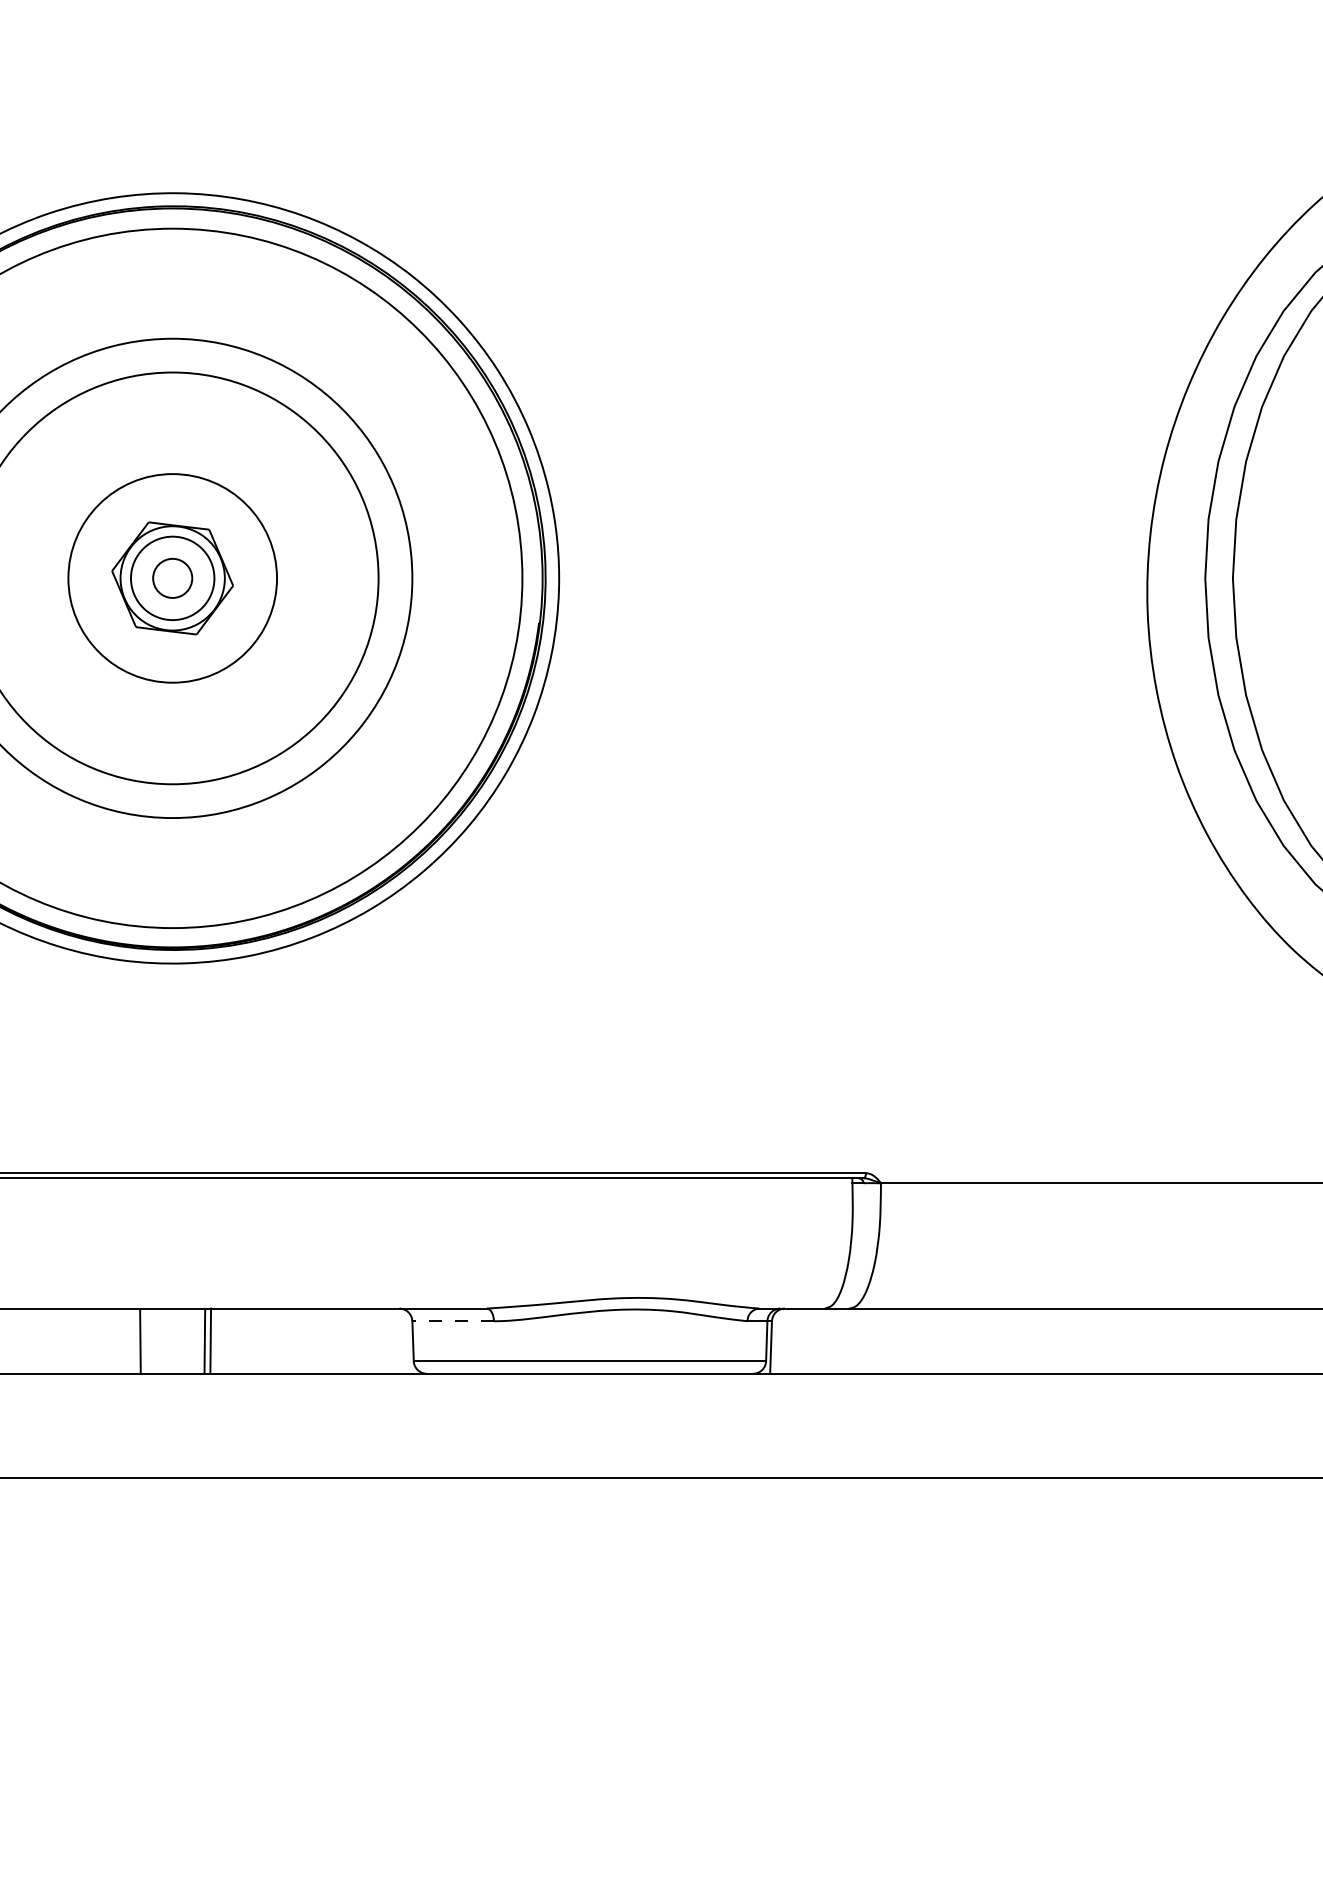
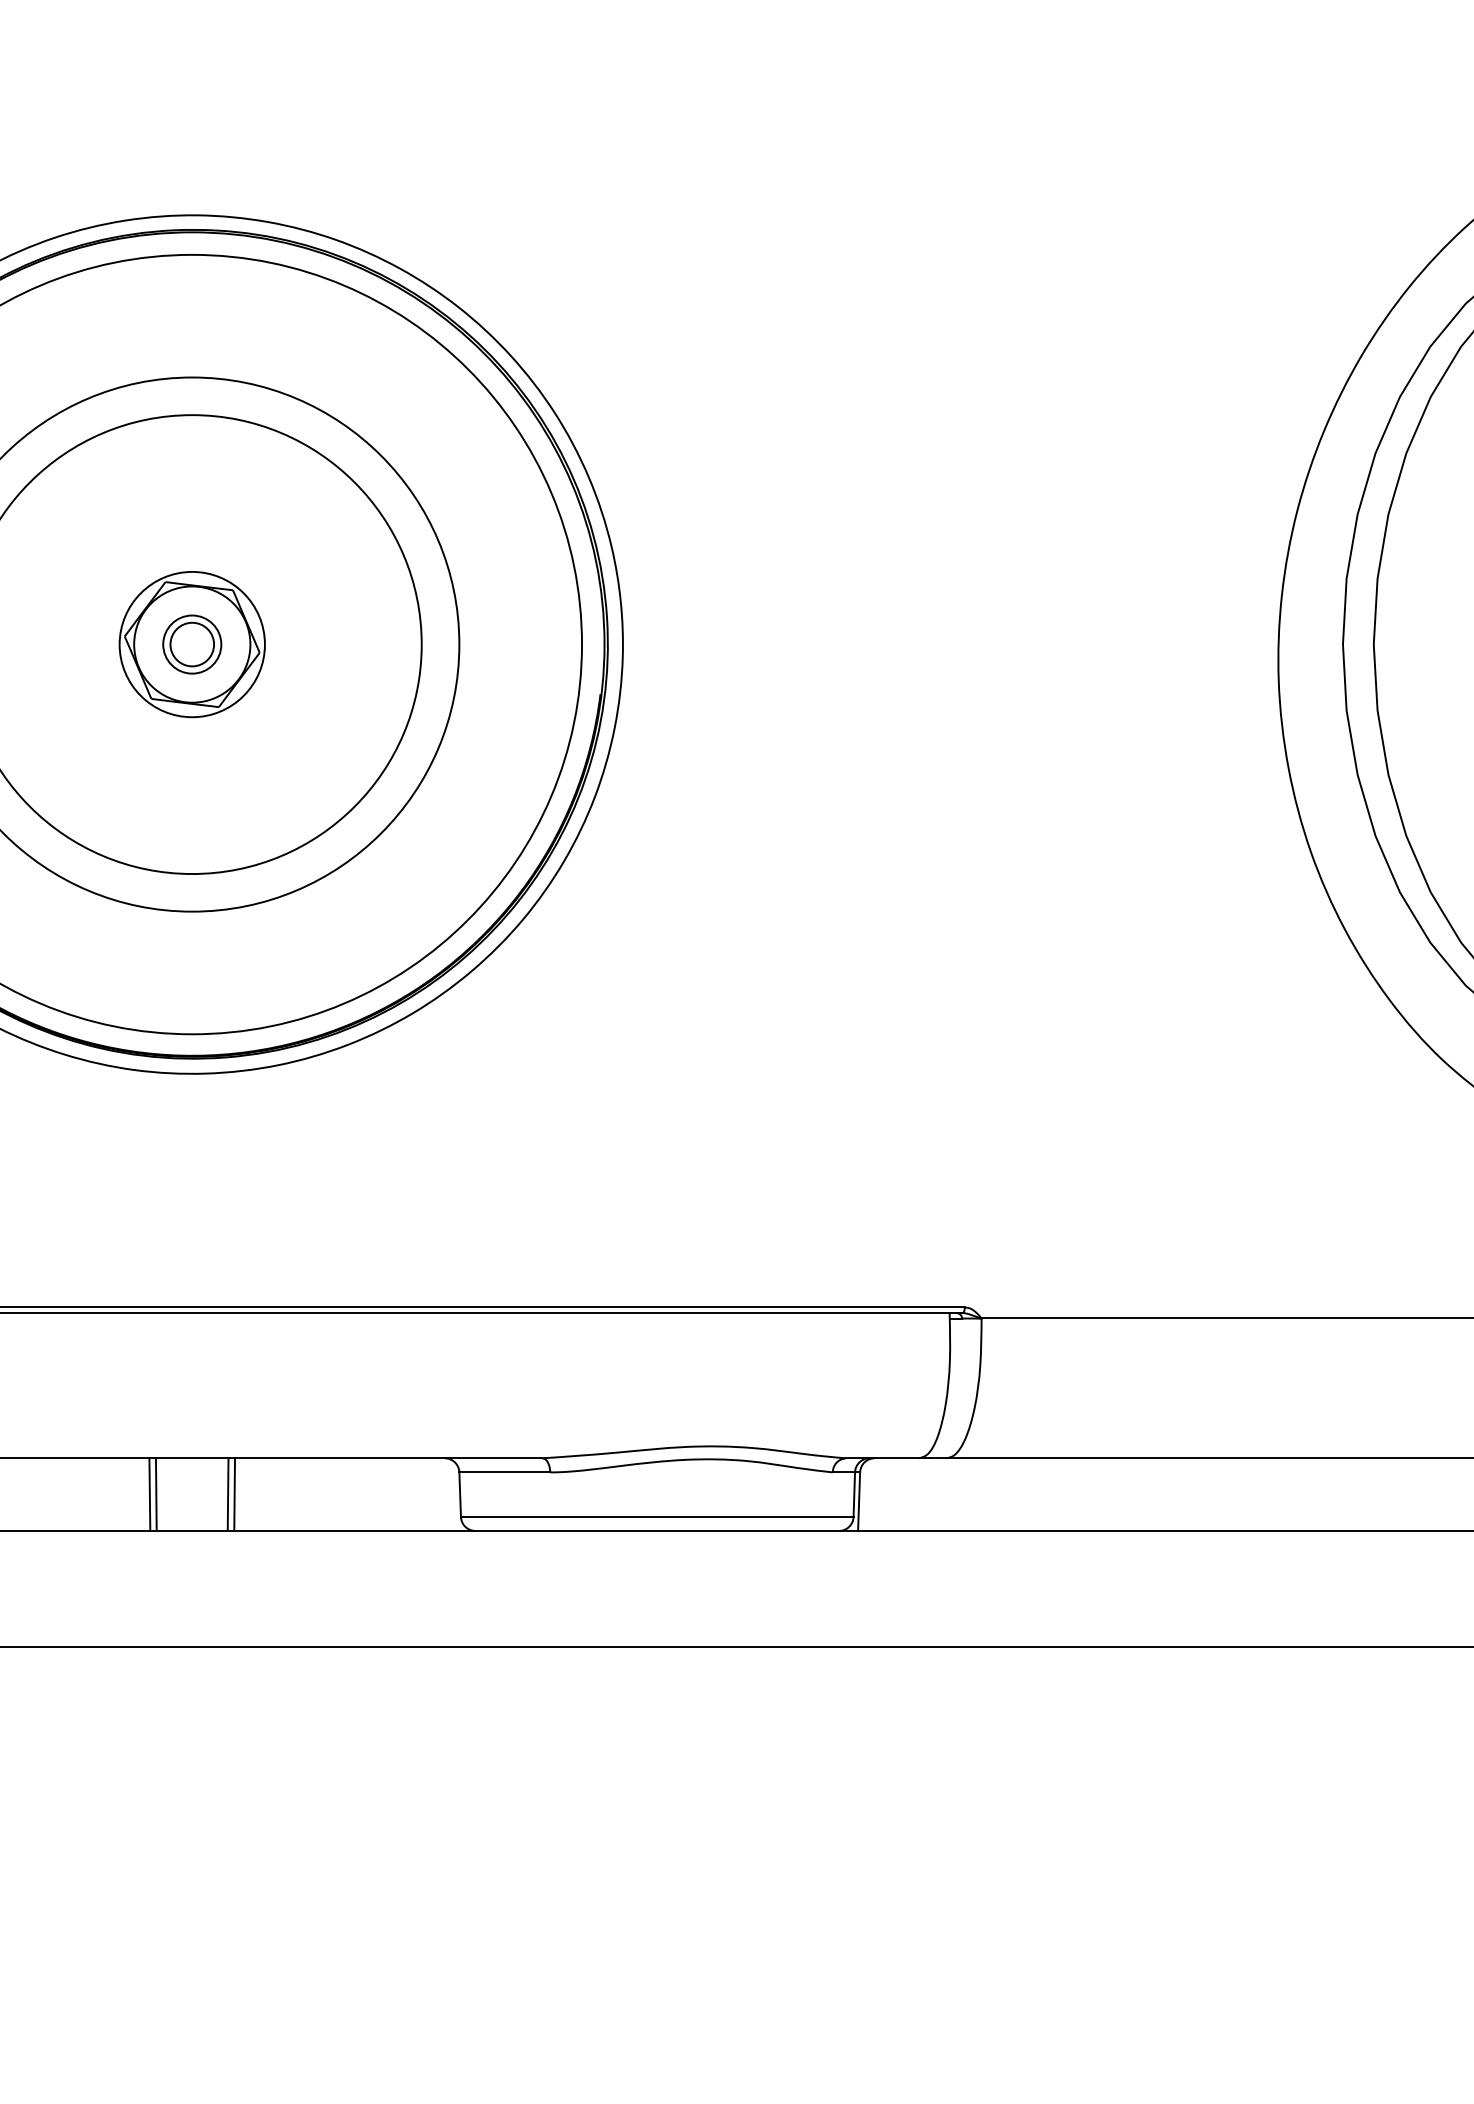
circle: (172, 578) -> (192, 644), size x0.62
circle: (172, 578) -> (192, 644), size x0.62
line: (453, 1321) -> (505, 1472), dashed -> solid
line: (134, 1340) -> (149, 1493), added

